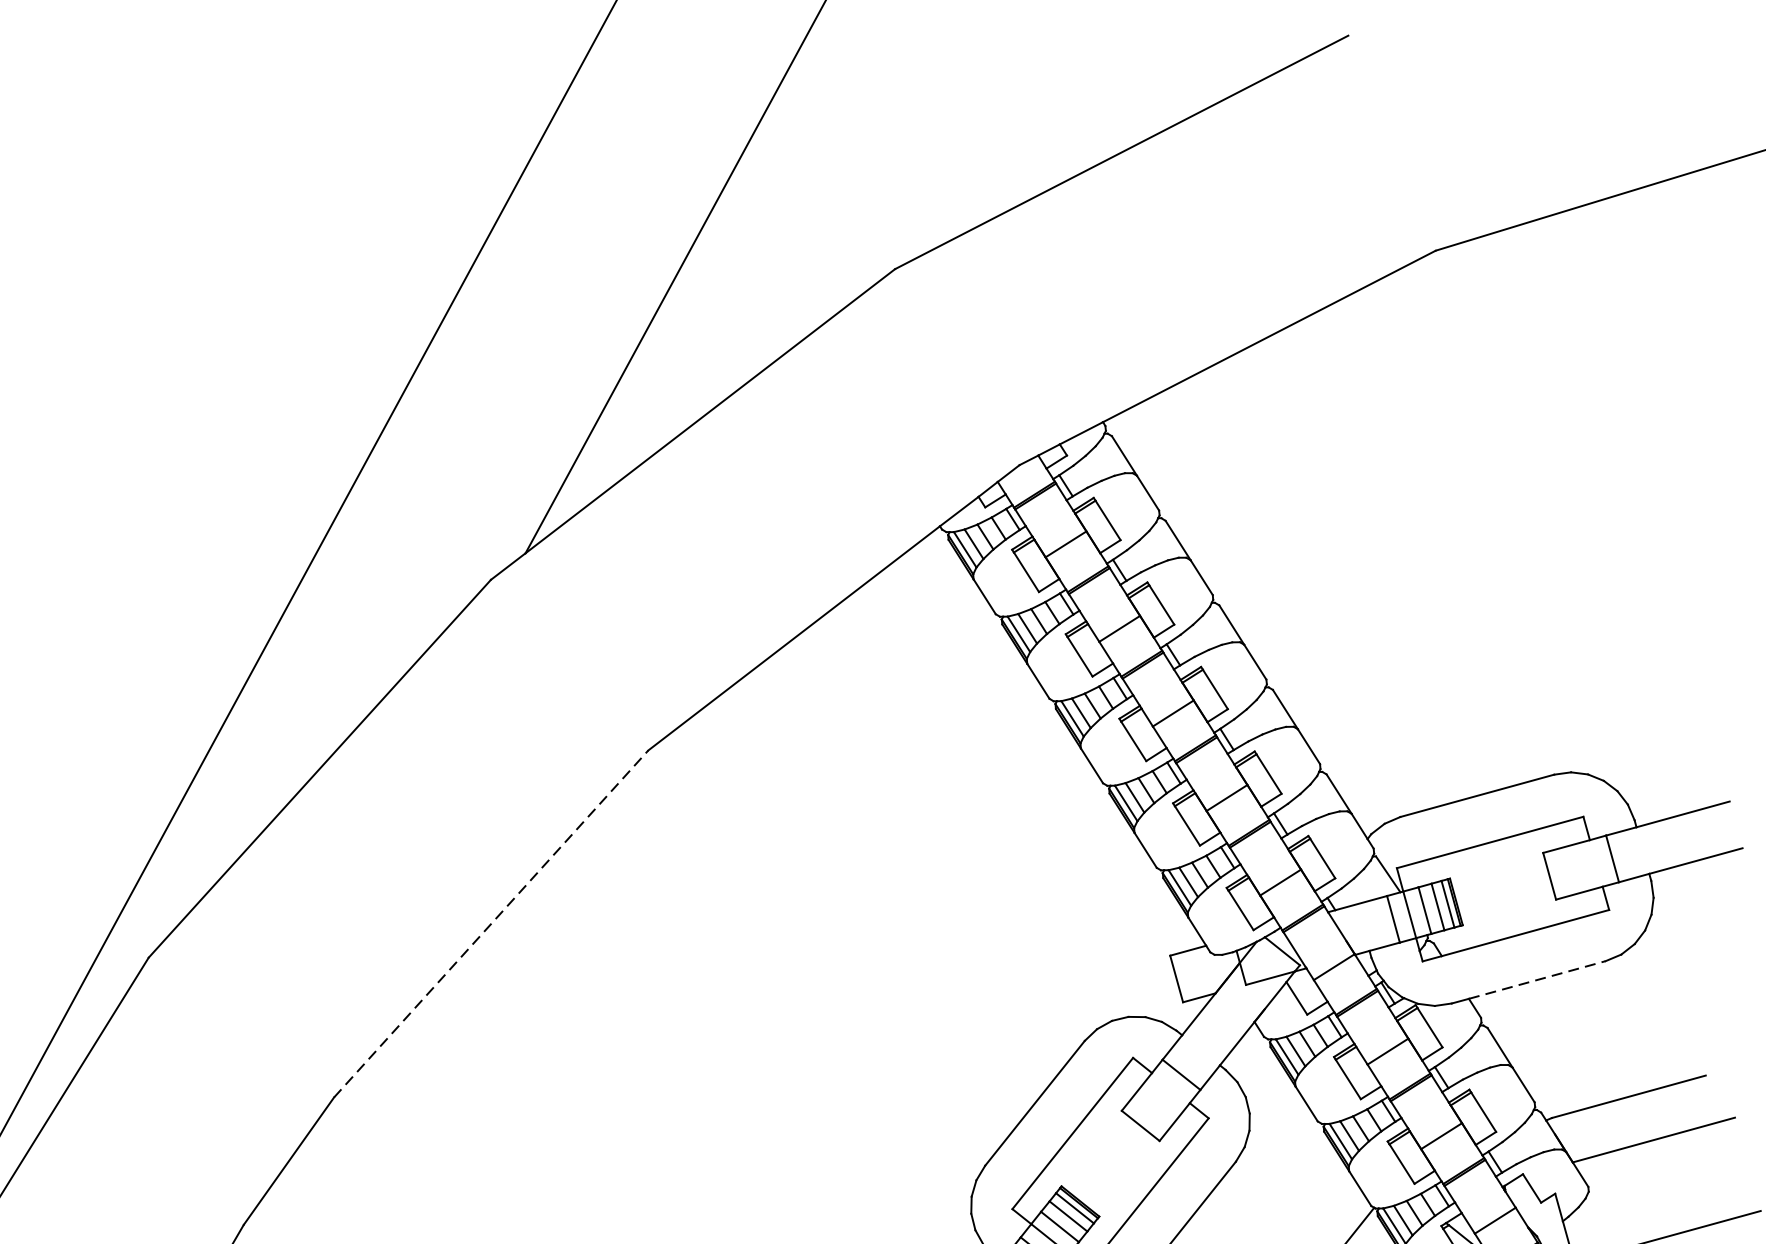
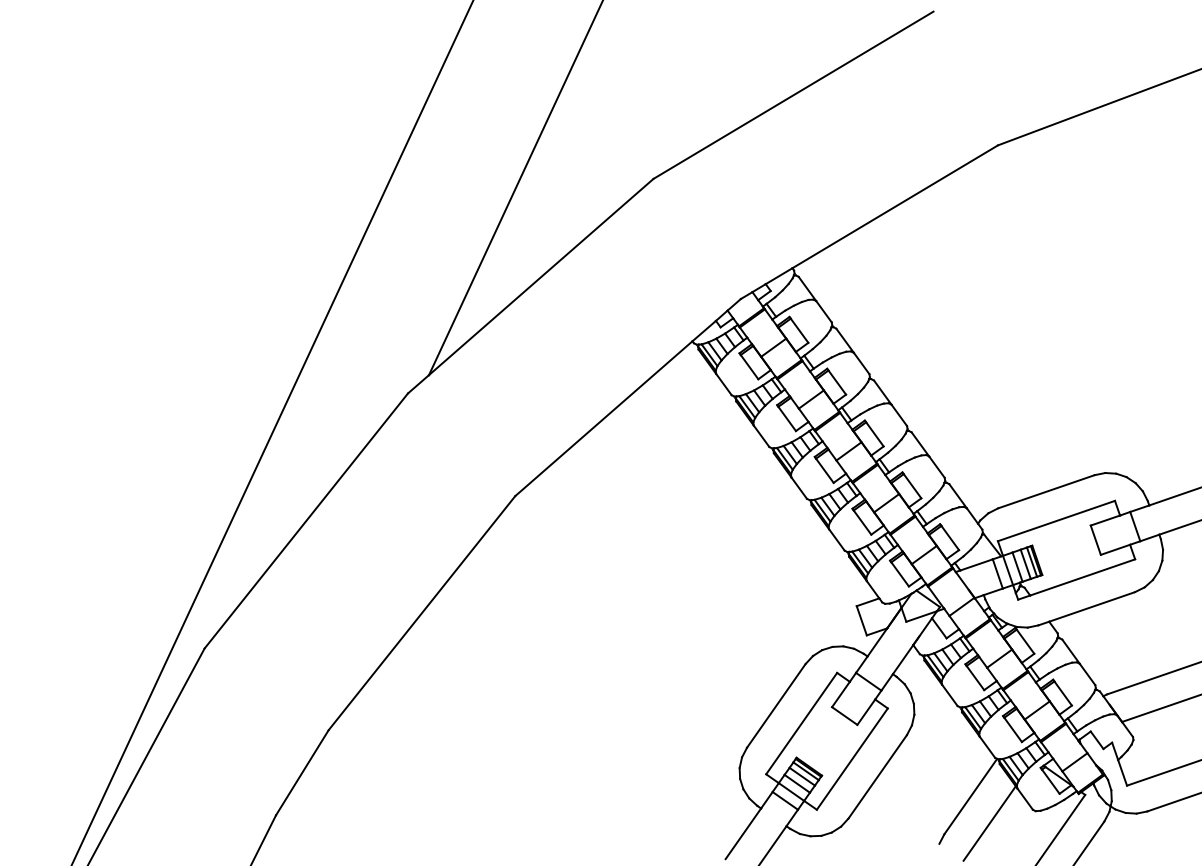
line: (490, 924) -> (421, 613), dashed -> solid
line: (1537, 979) -> (1092, 606), dashed -> solid

